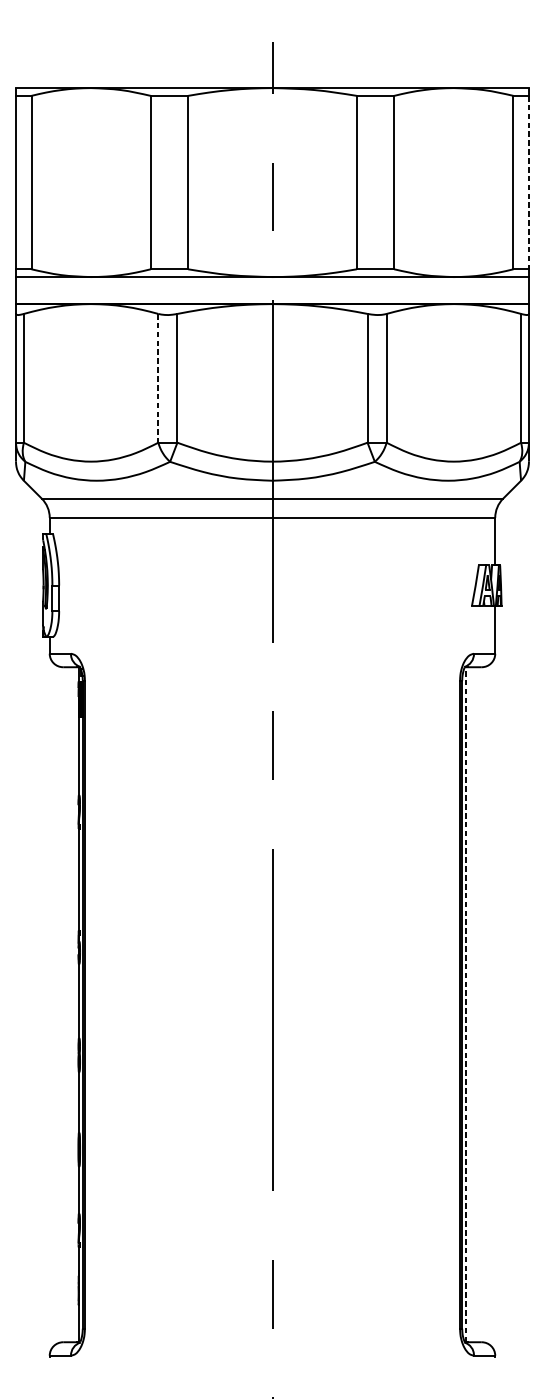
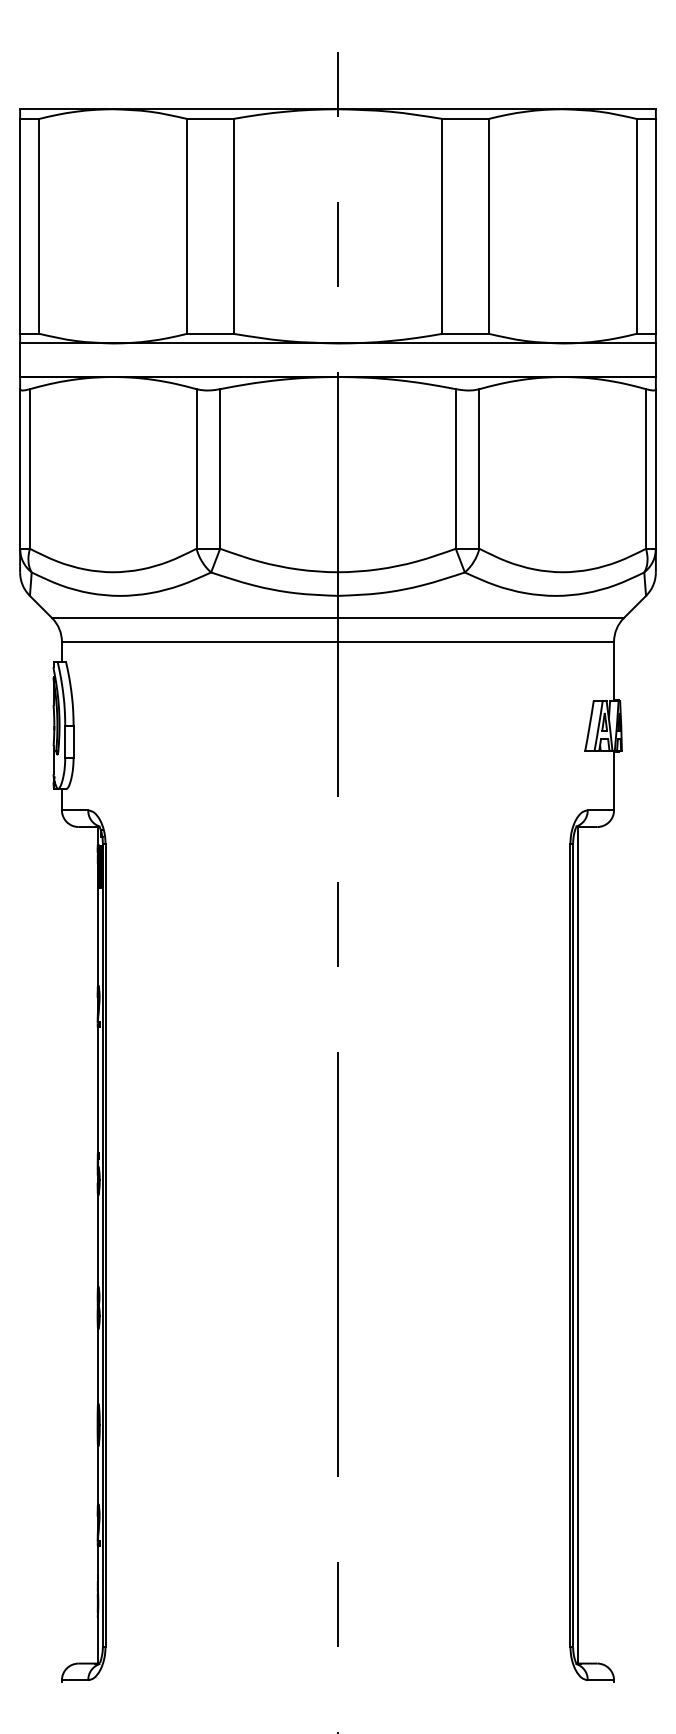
line: (528, 182) -> (655, 226), dashed -> solid
line: (158, 377) -> (196, 468), dashed -> solid
line: (466, 1004) -> (578, 1244), dashed -> solid

